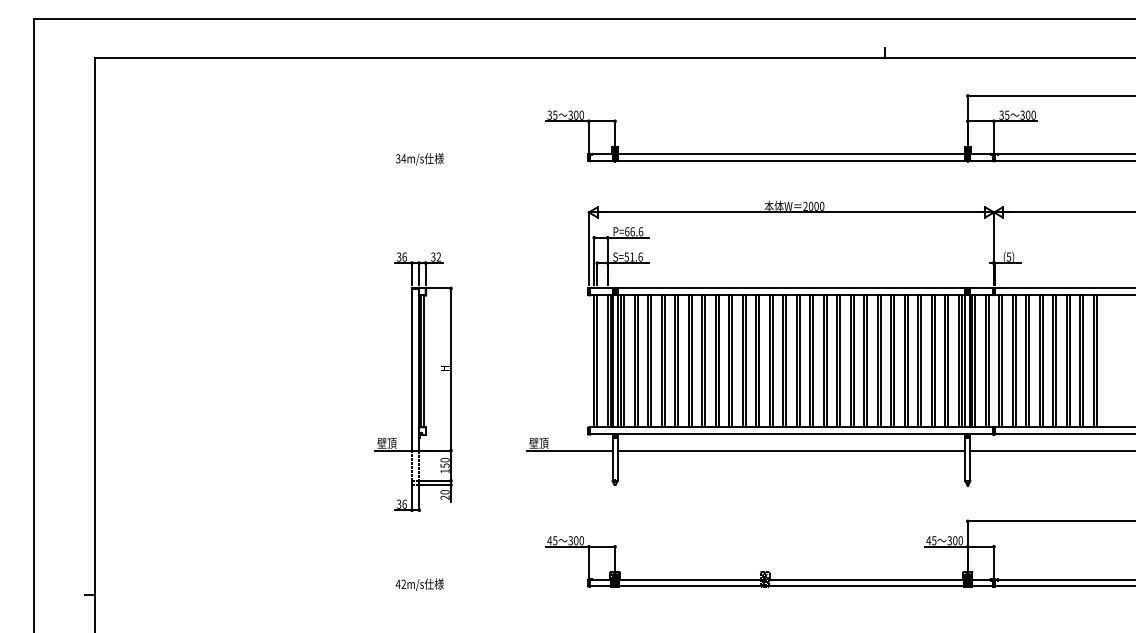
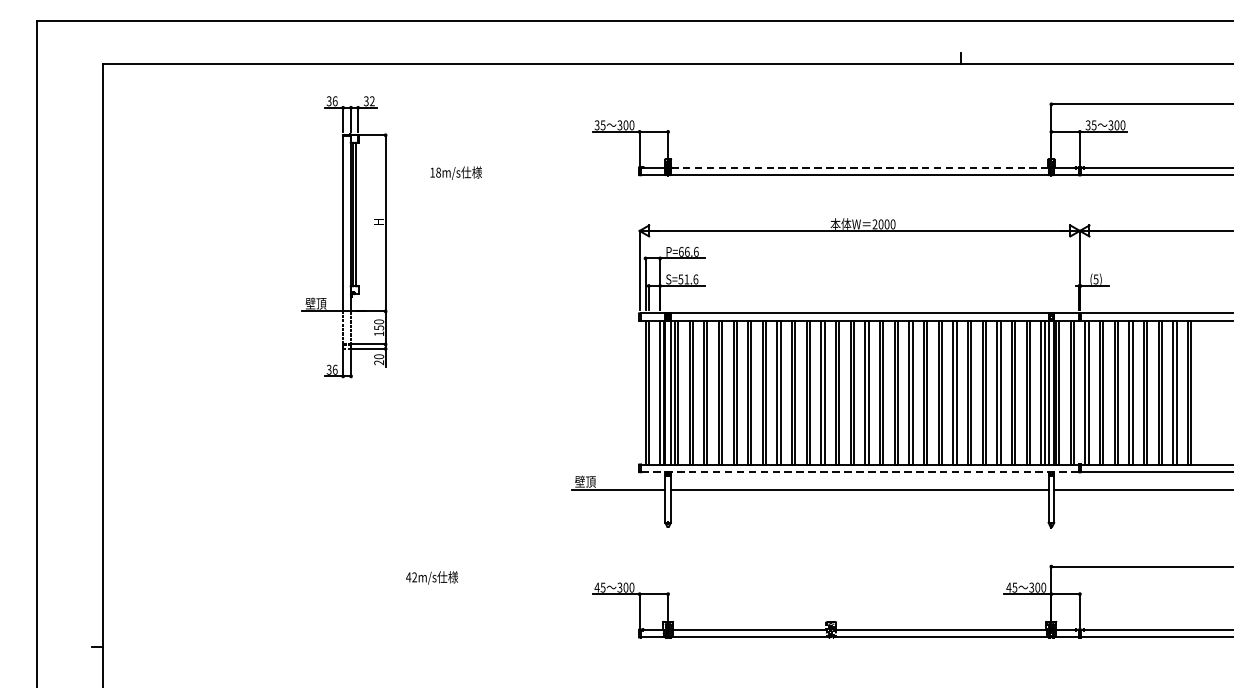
line: (791, 154) -> (859, 167), solid -> dashed
text: (401, 158) -> (436, 172), 34m/s -> 18m/s
part: (413, 381) -> (344, 236), moved
line: (791, 434) -> (859, 472), solid -> dashed
text: (419, 584) -> (431, 577), moved

